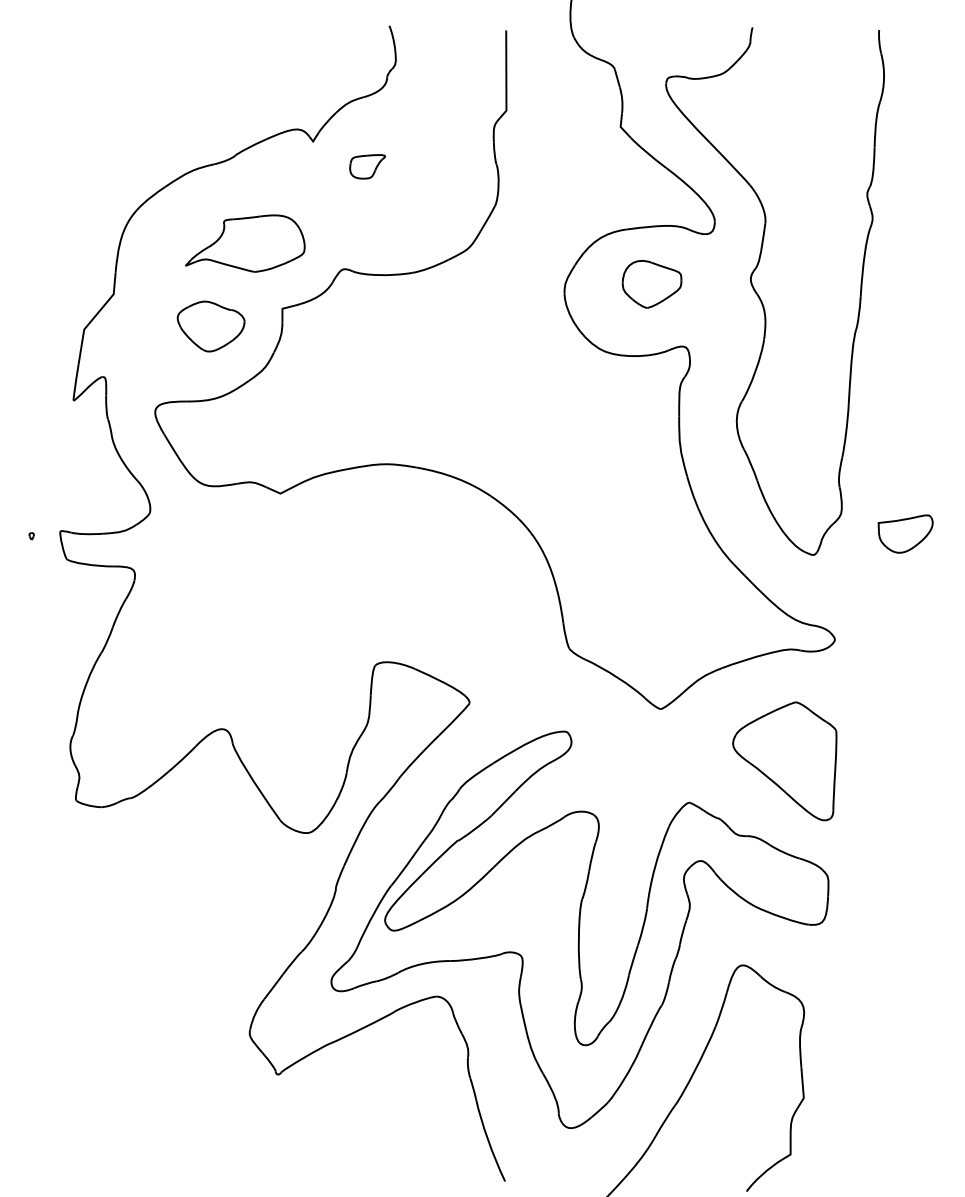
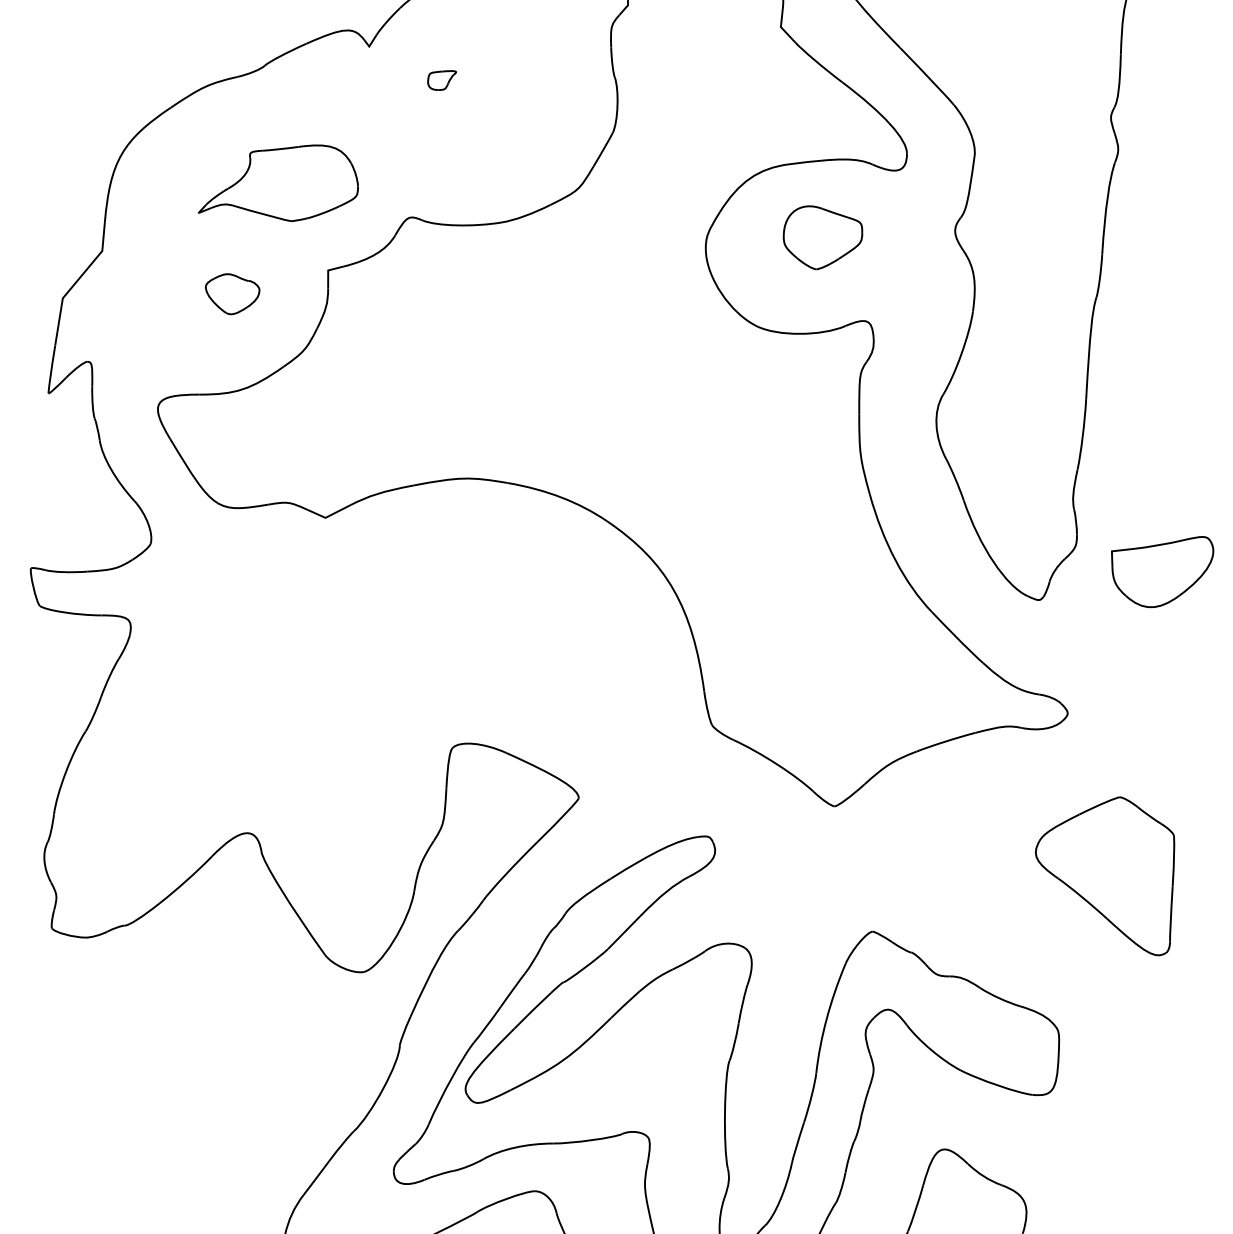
part: (367, 166) -> (442, 80), size x0.6
part: (210, 326) -> (231, 294), size x0.6
part: (905, 533) -> (1162, 571), size x1.4
part: (784, 761) -> (1104, 876), moved

